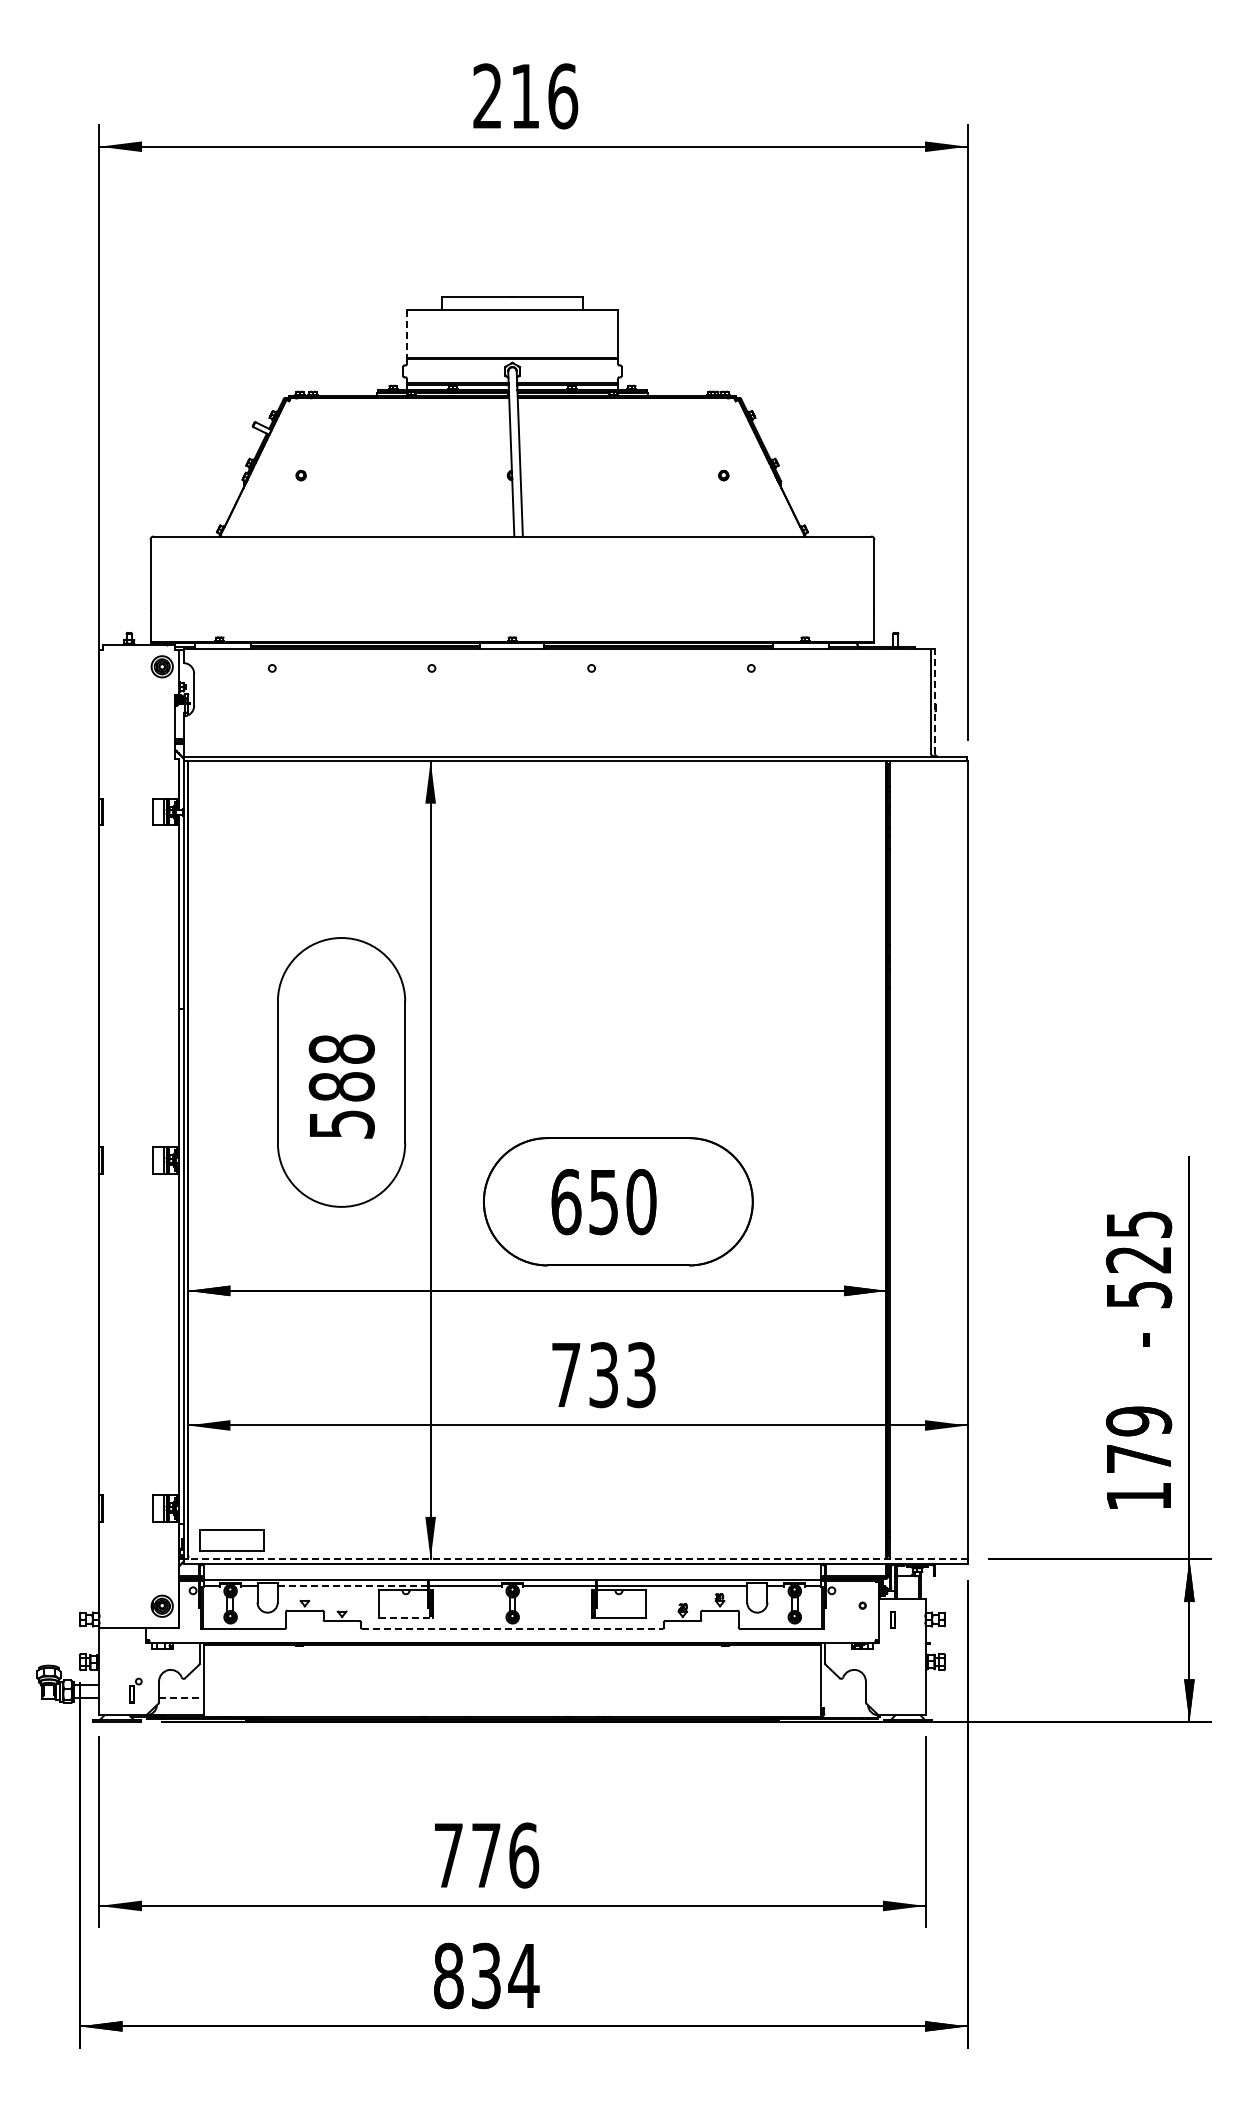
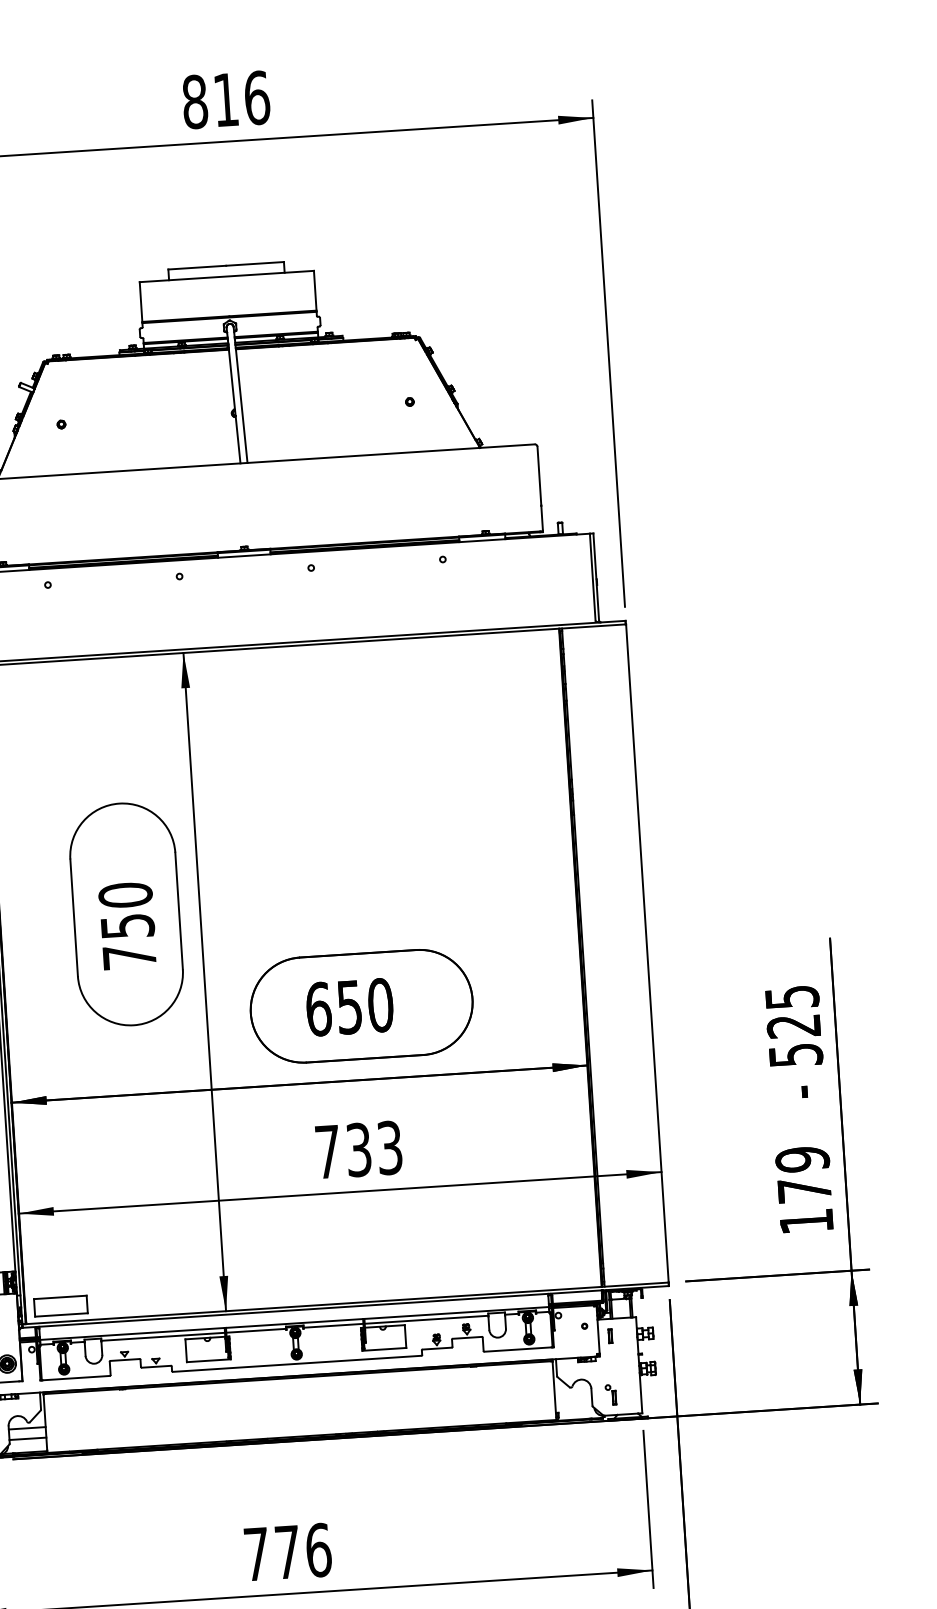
text: (487, 96) -> (194, 102), 216 -> 816
line: (406, 334) -> (140, 302), dashed -> solid
line: (935, 701) -> (596, 576), dashed -> solid
text: (341, 1086) -> (127, 926), 588 -> 750
line: (575, 1559) -> (345, 1303), dashed -> solid
line: (352, 1585) -> (162, 1336), dashed -> solid
line: (406, 1618) -> (209, 1361), dashed -> solid
line: (512, 1628) -> (297, 1363), dashed -> solid
line: (181, 1685) -> (27, 1428), added
part: (888, 1690) -> (610, 1394), added
line: (181, 1698) -> (28, 1439), dashed -> solid

